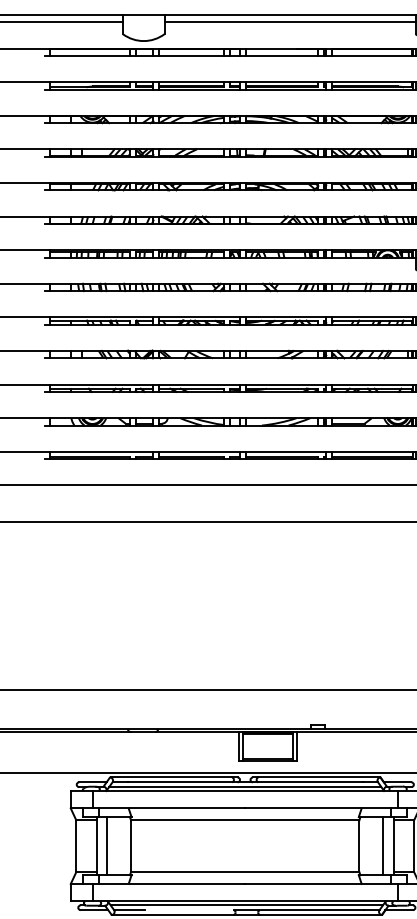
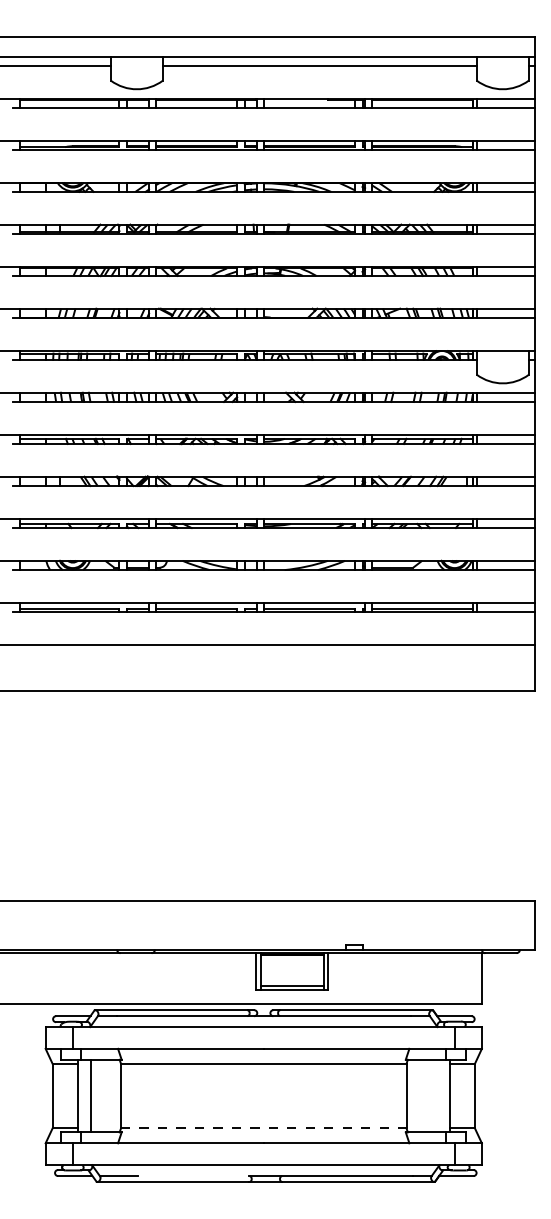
line: (244, 787) -> (263, 1022), removed
line: (383, 845) -> (436, 1095), removed
line: (244, 872) -> (263, 1128), solid -> dashed
line: (246, 904) -> (265, 1169), removed

